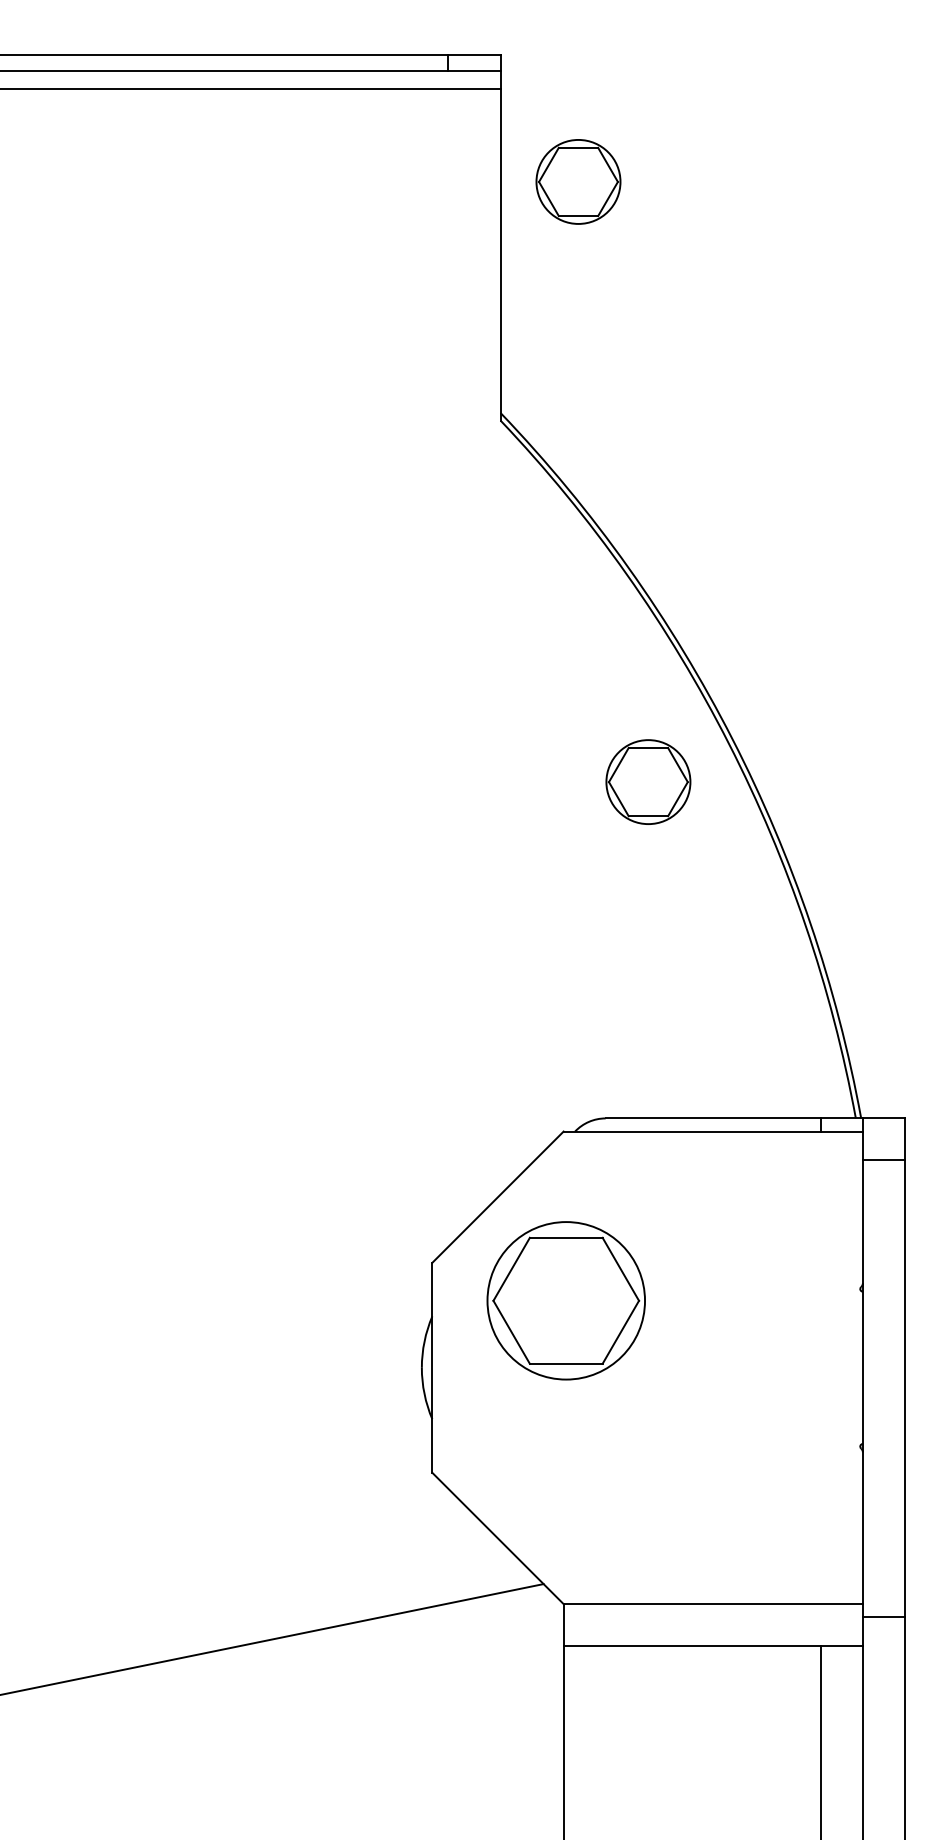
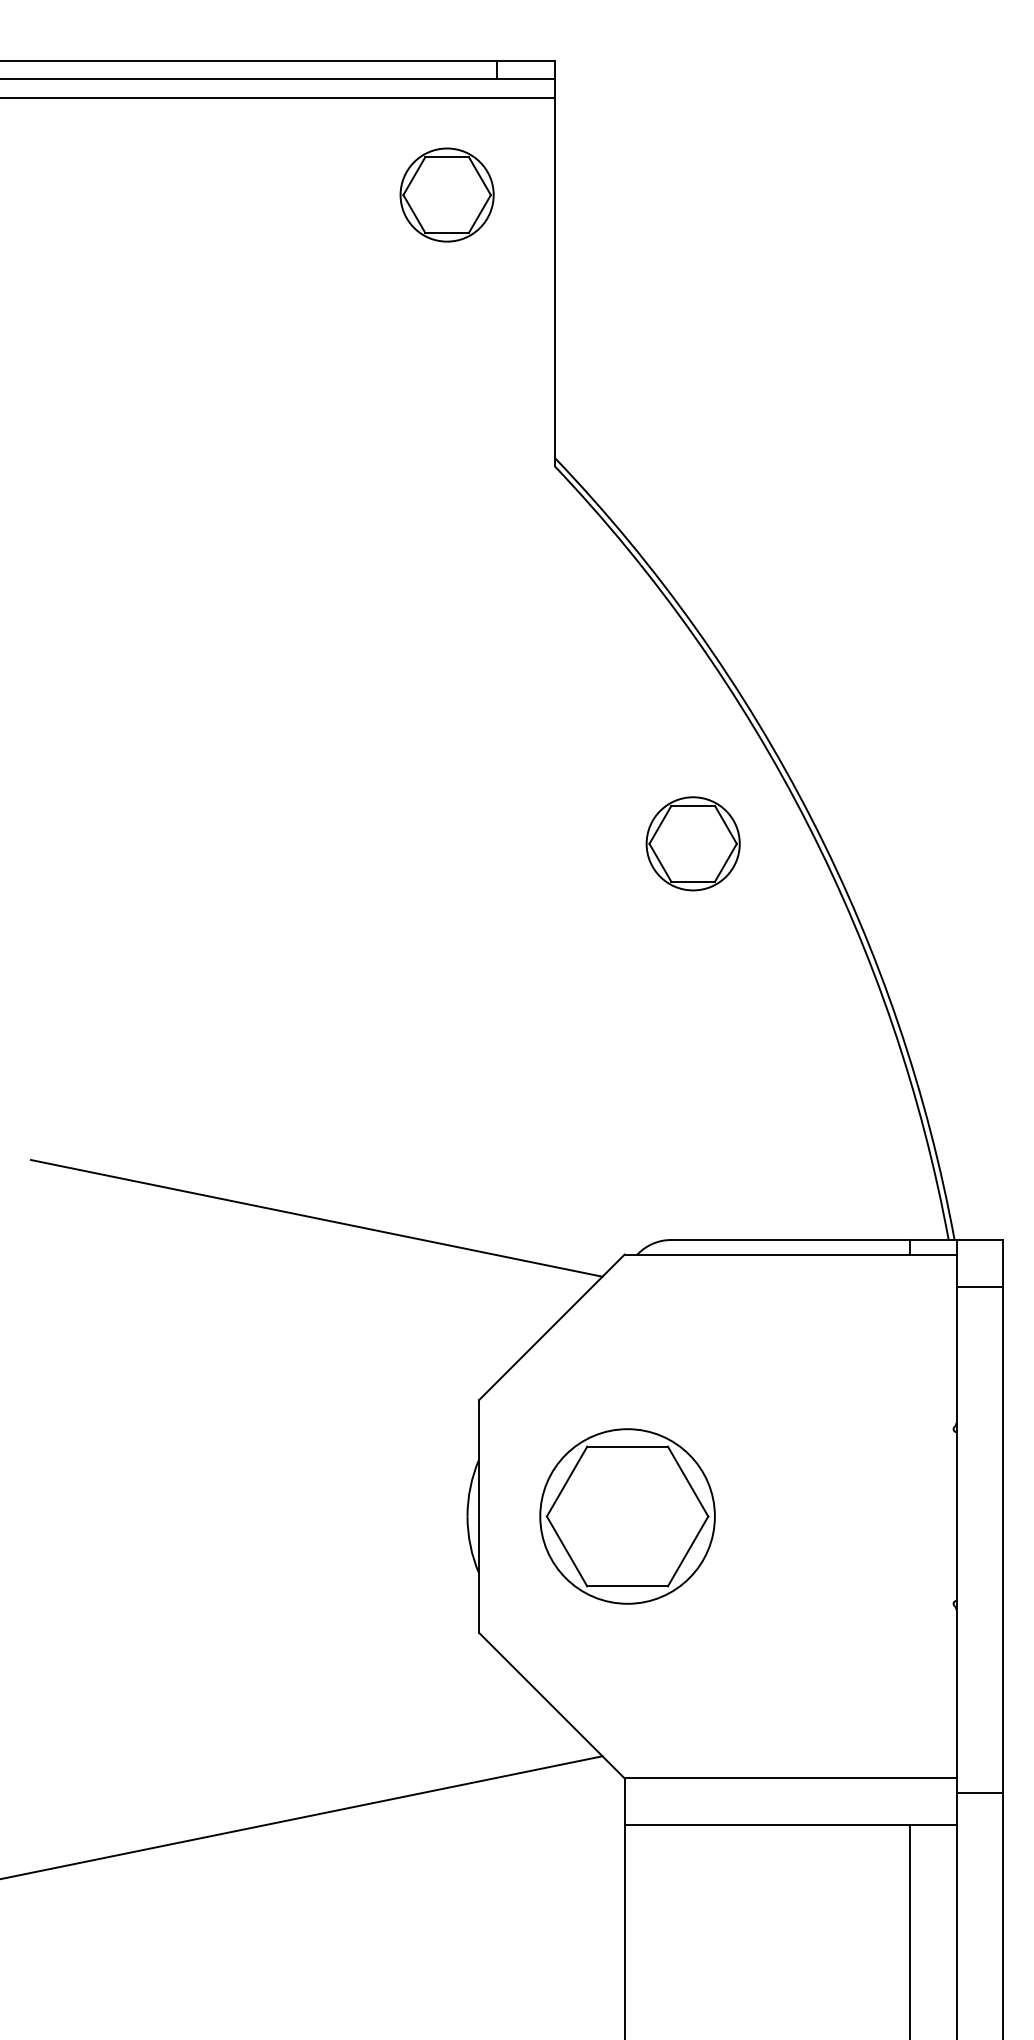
part: (578, 181) -> (447, 194), moved
part: (648, 781) -> (693, 843), moved
line: (285, 1098) -> (316, 1217), added
part: (565, 1300) -> (626, 1516), moved

